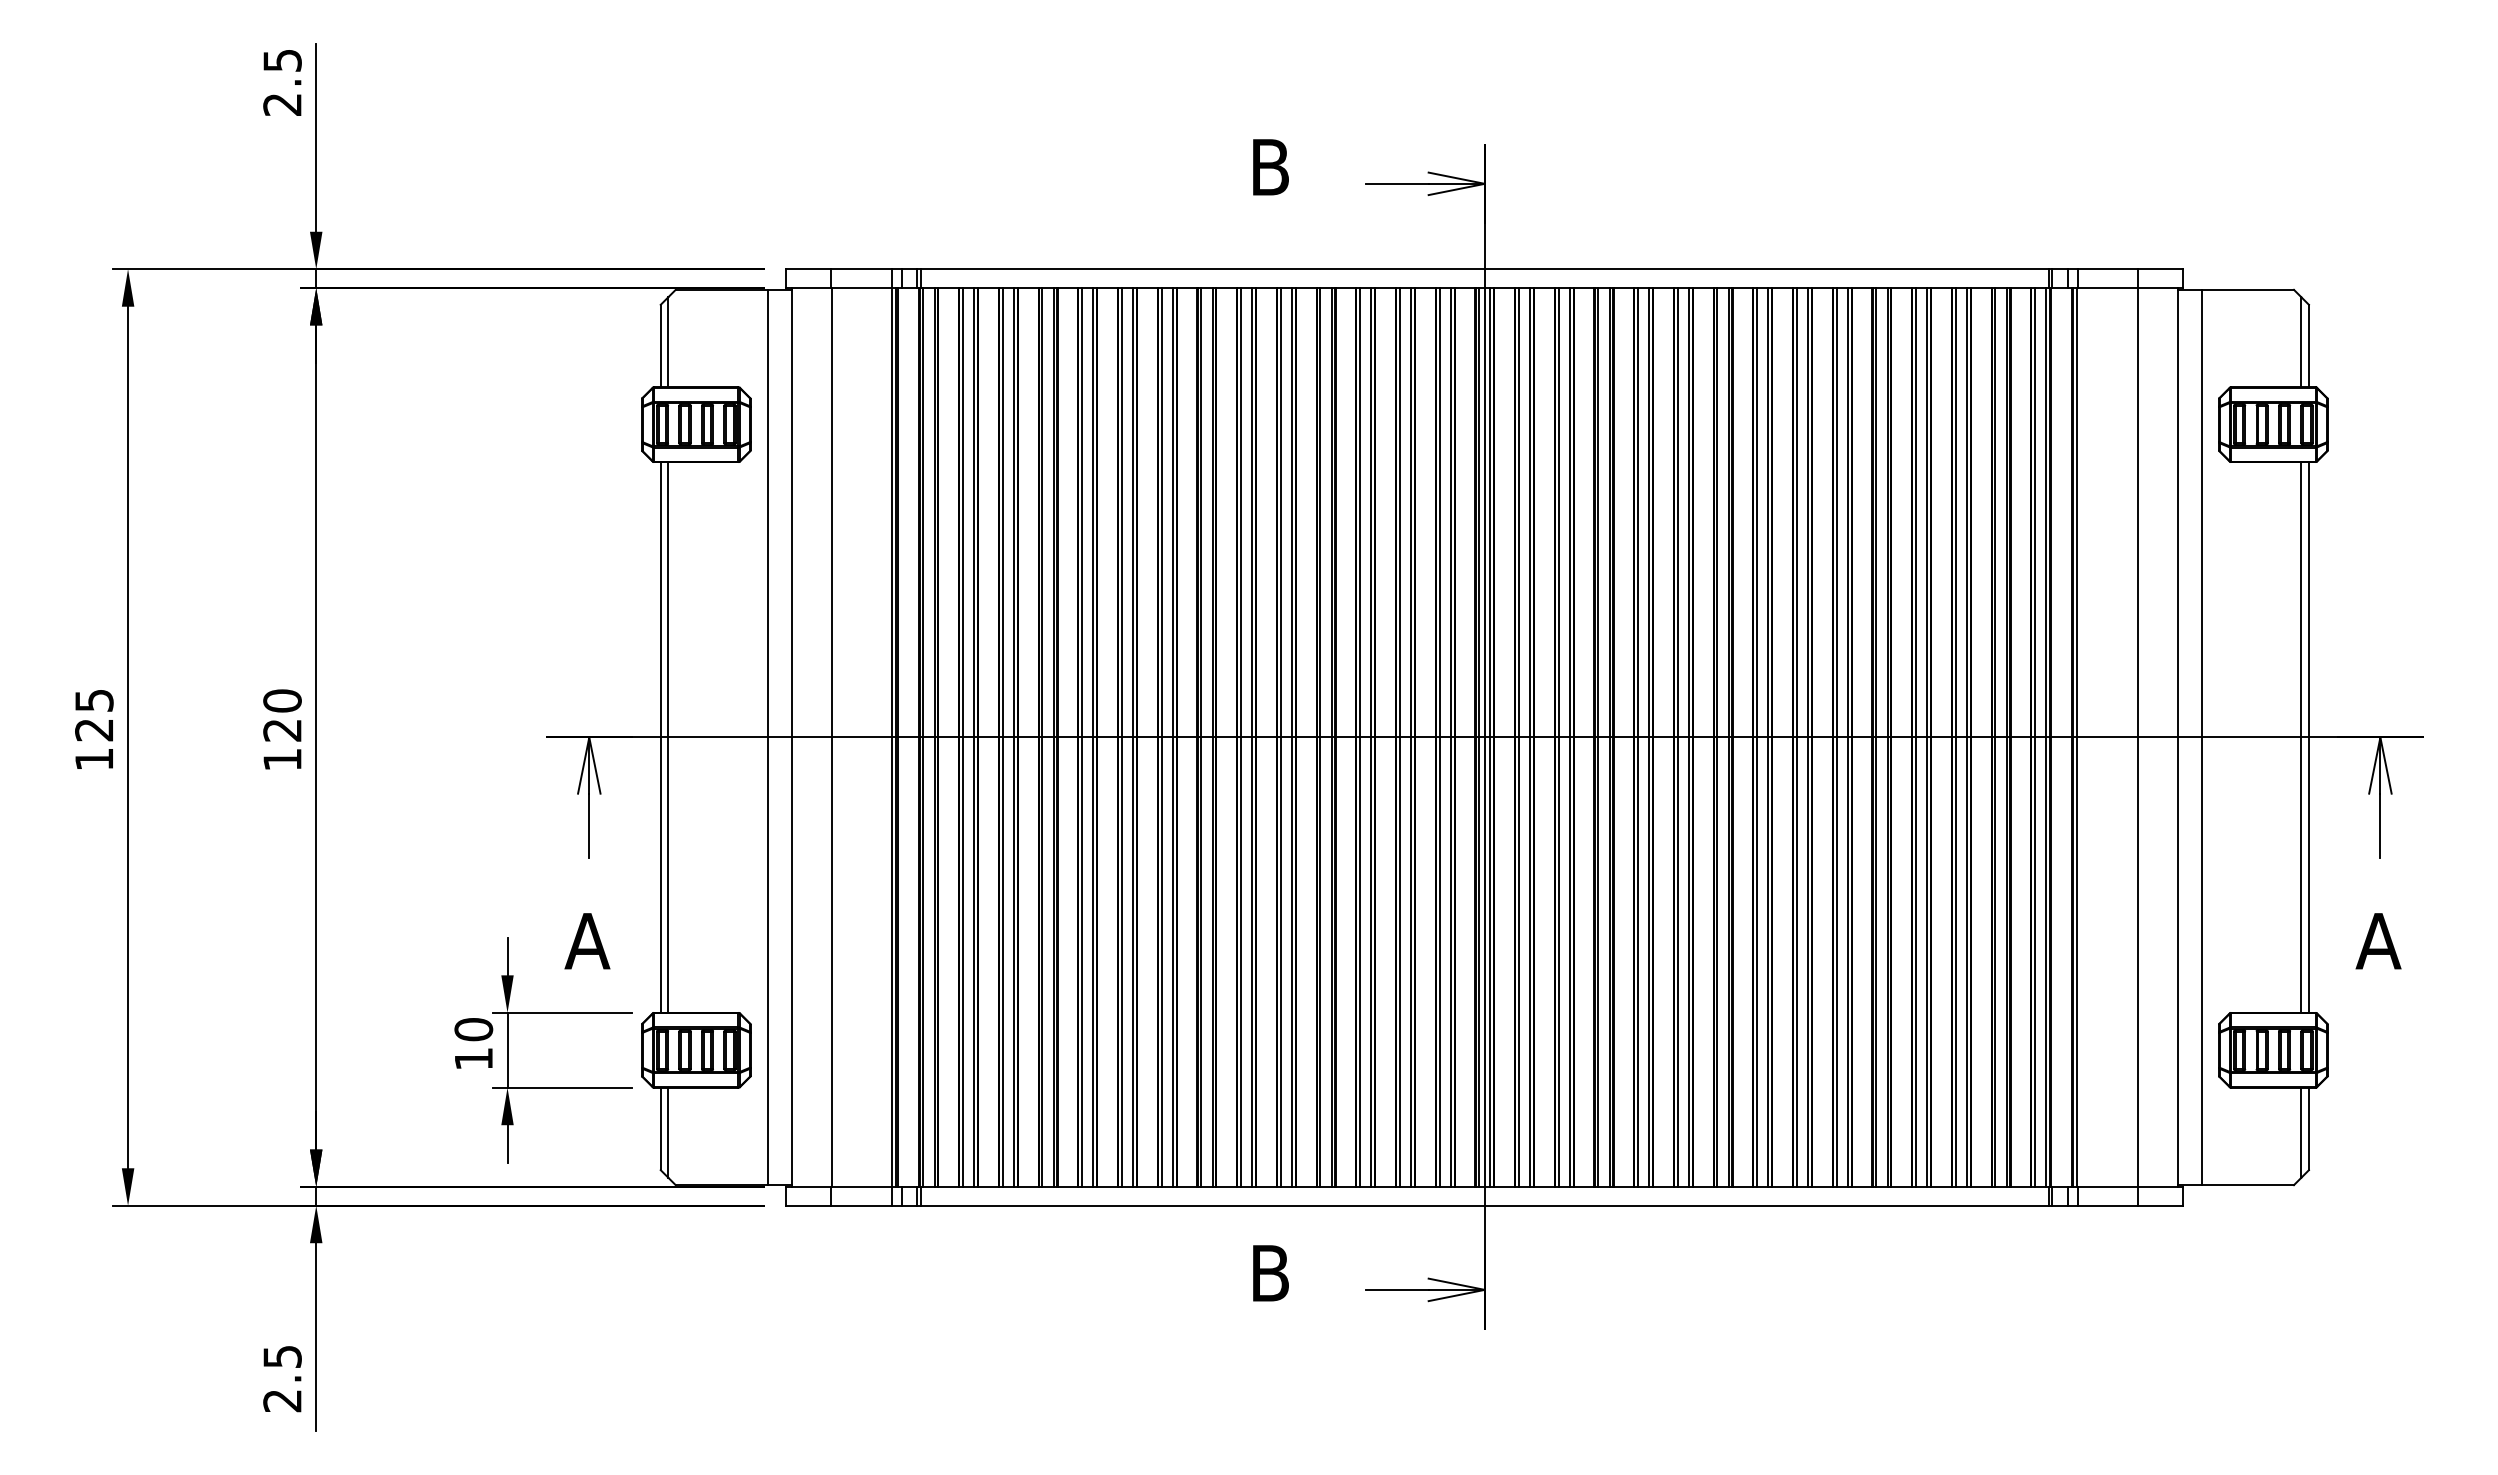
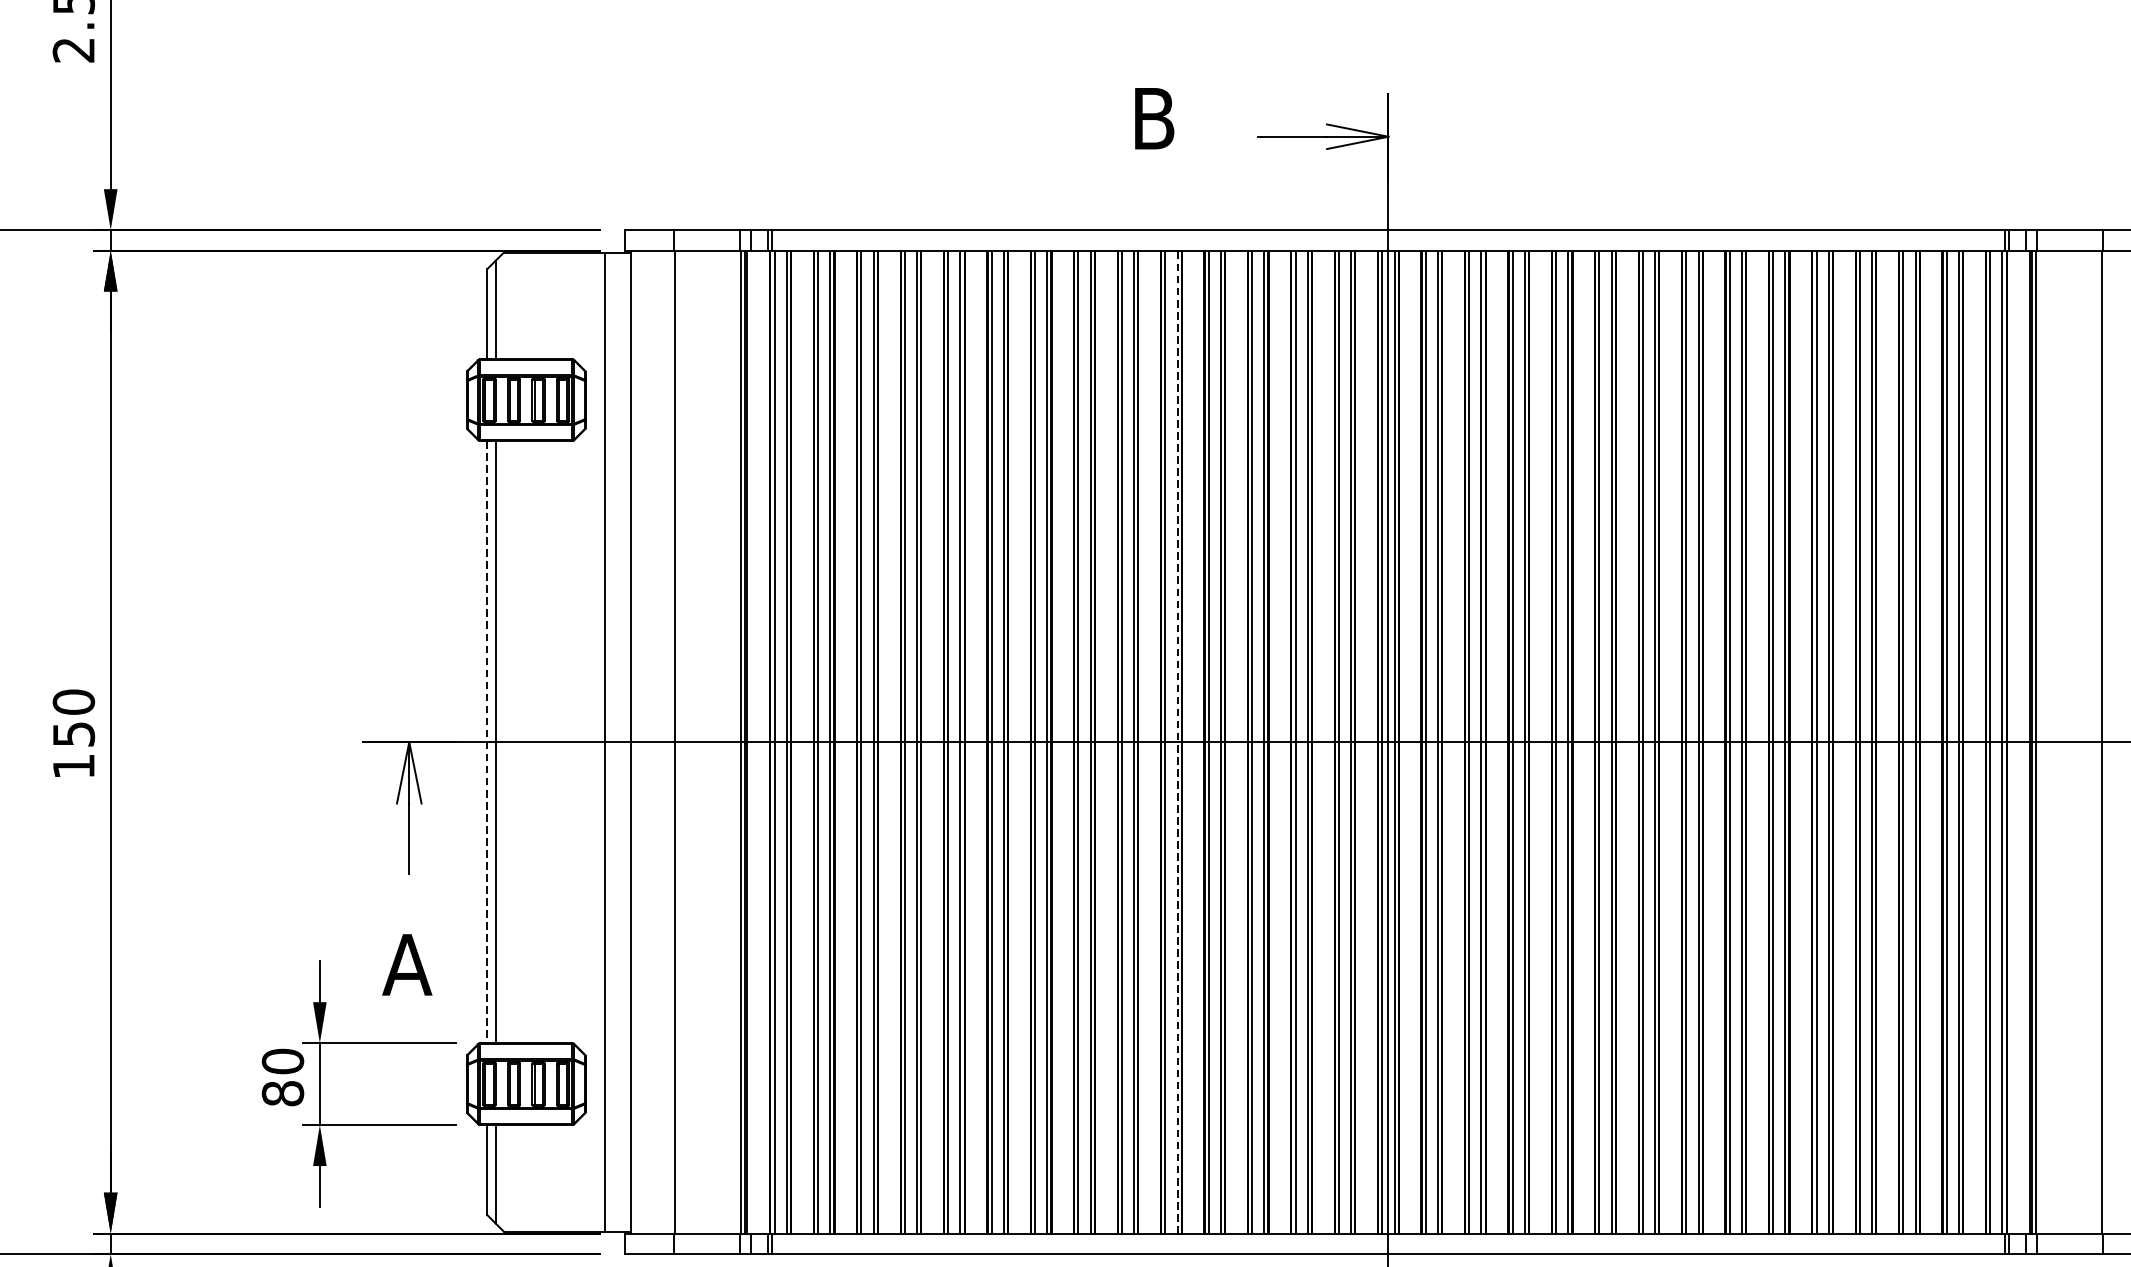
text: (282, 730) -> (73, 734), 120 -> 150
line: (1291, 737) -> (1177, 742), solid -> dashed
line: (660, 738) -> (487, 743), solid -> dashed
text: (473, 1058) -> (282, 1093), 10 -> 80

